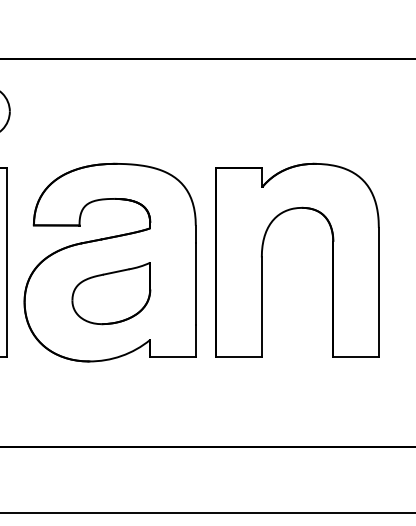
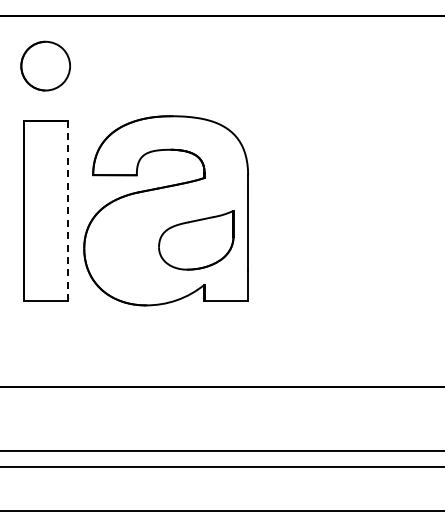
part: (263, 257) -> (312, 205), removed
line: (7, 262) -> (67, 210), solid -> dashed
part: (111, 293) -> (196, 240), moved

